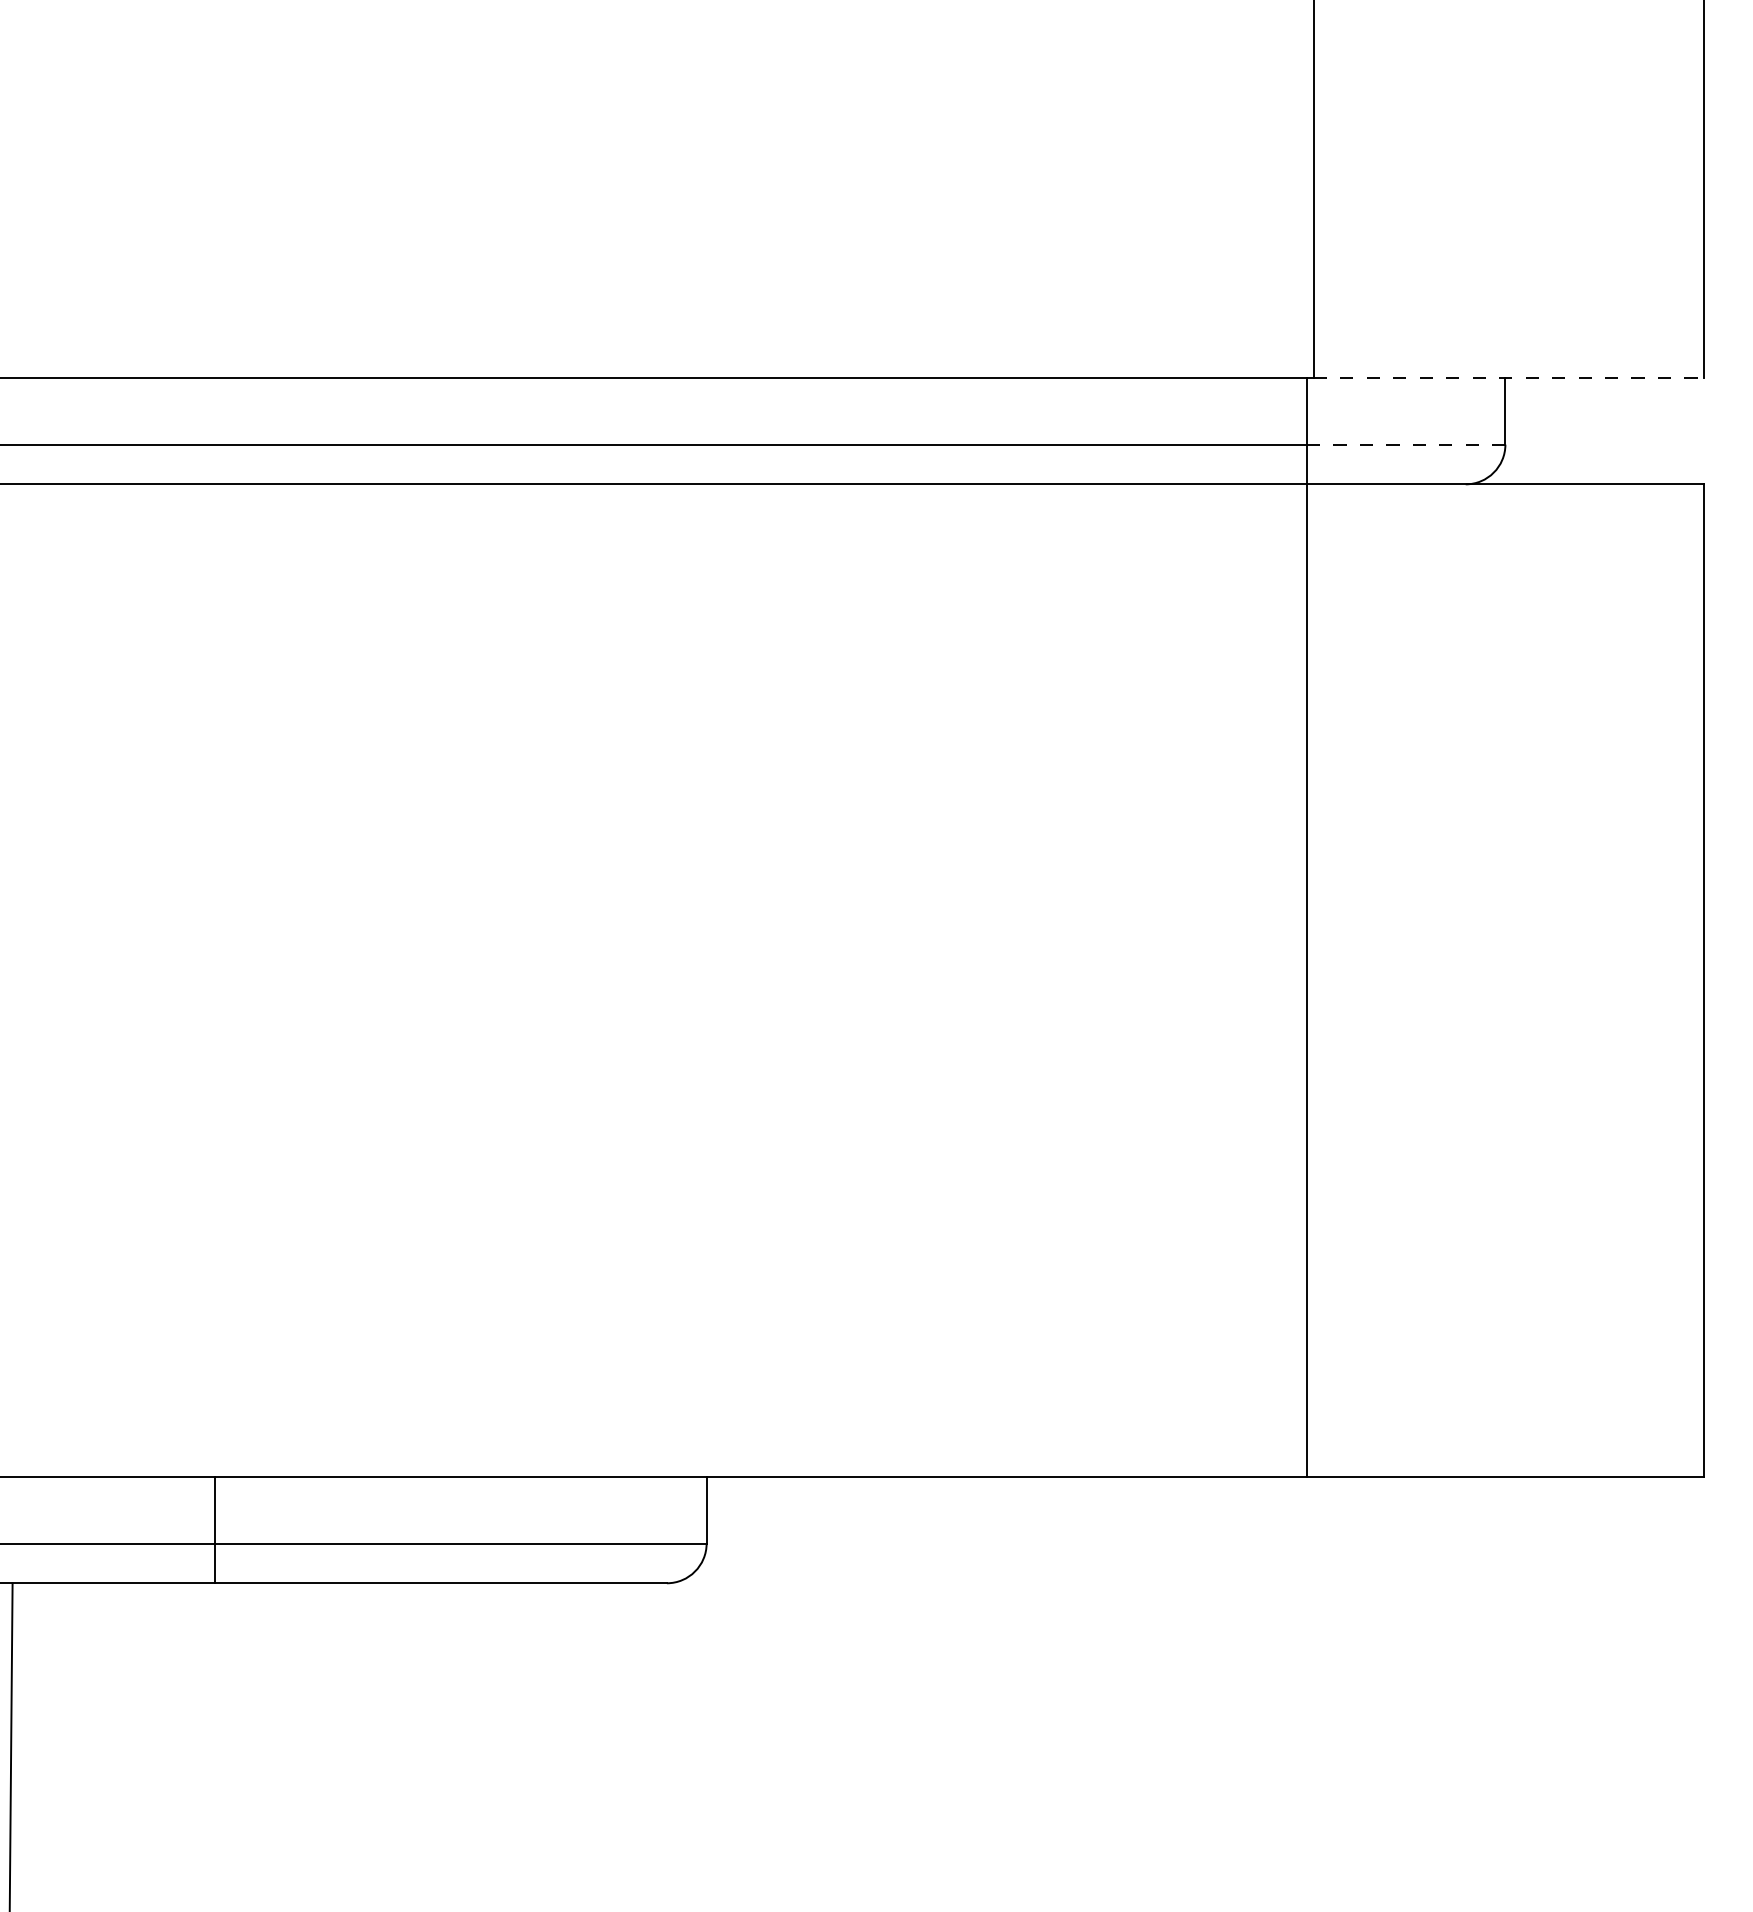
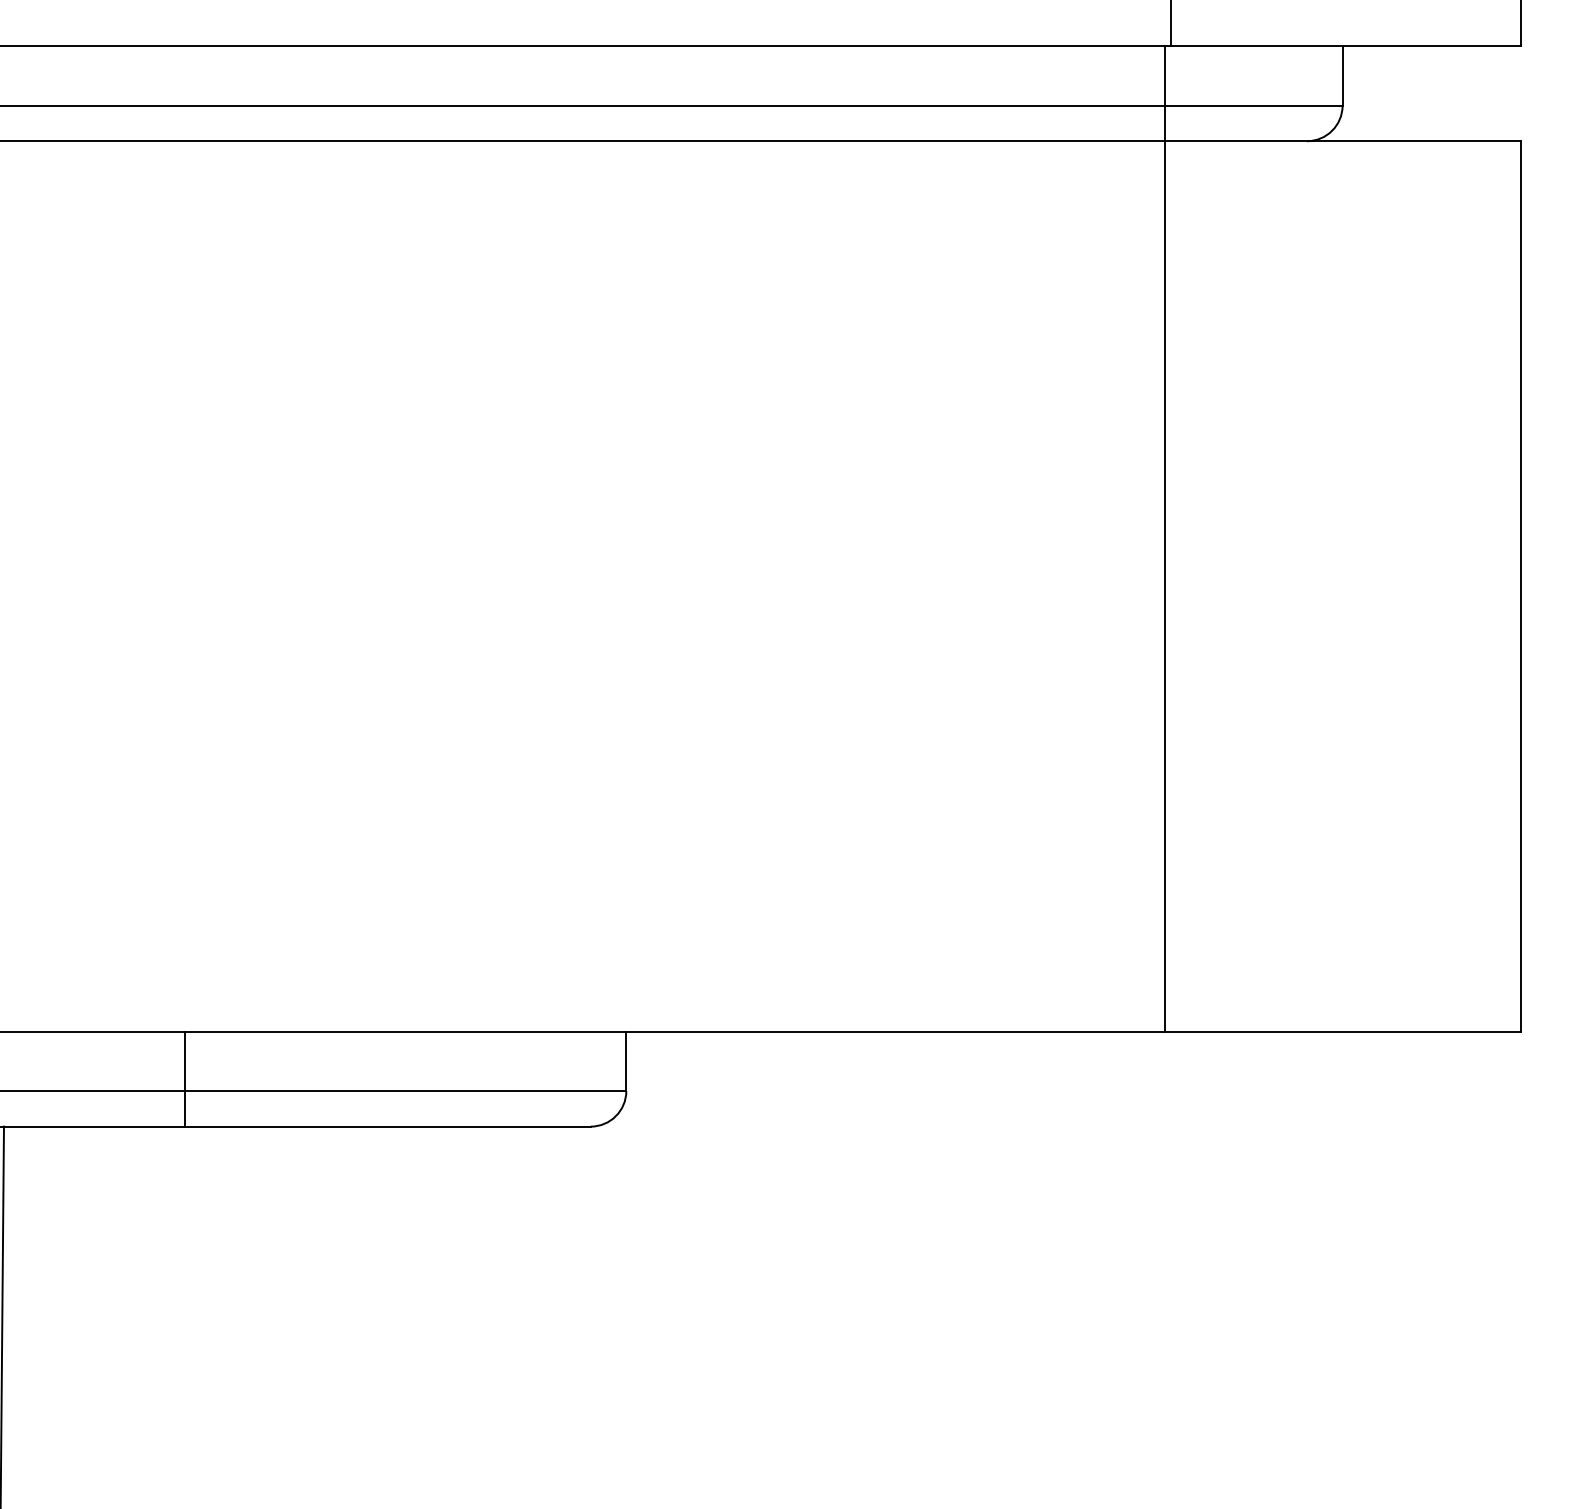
line: (1509, 378) -> (1346, 46), dashed -> solid
line: (1406, 444) -> (1253, 105), dashed -> solid

